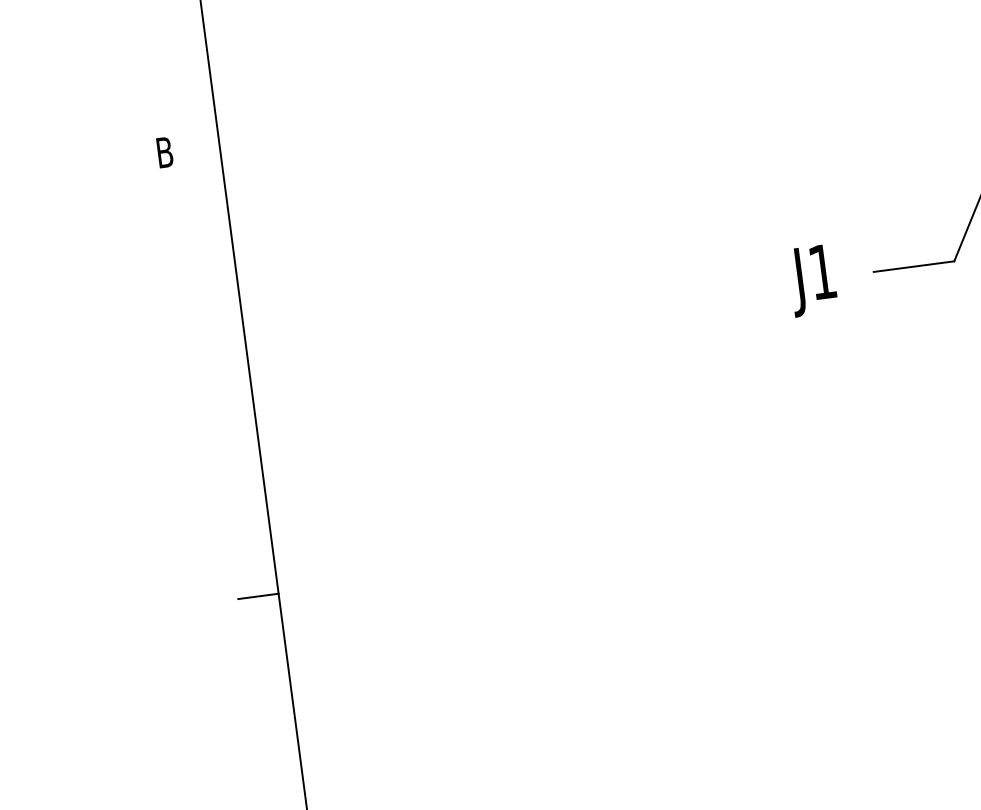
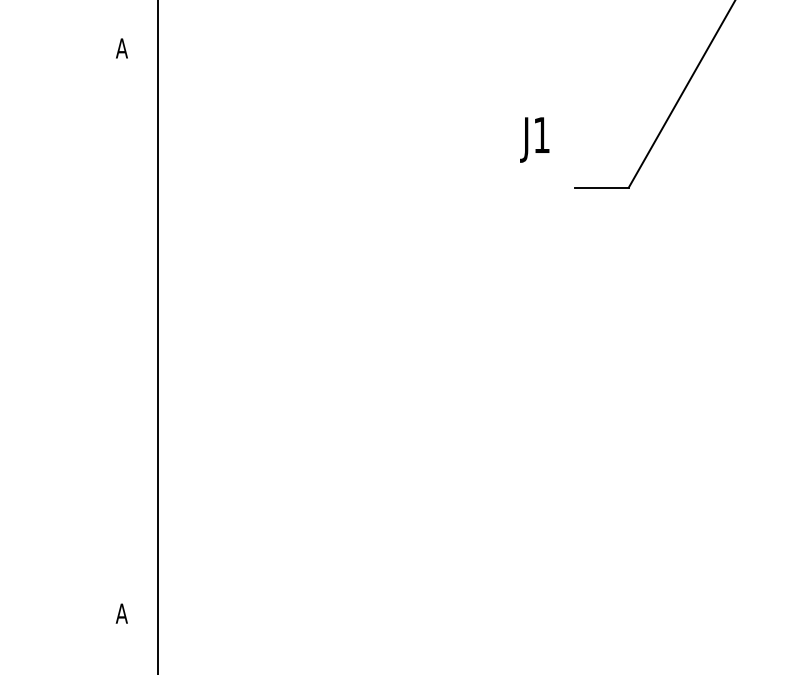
text: (164, 152) -> (121, 48), B -> A
text: (812, 279) -> (534, 139), moved
line: (257, 596) -> (144, 346), removed

